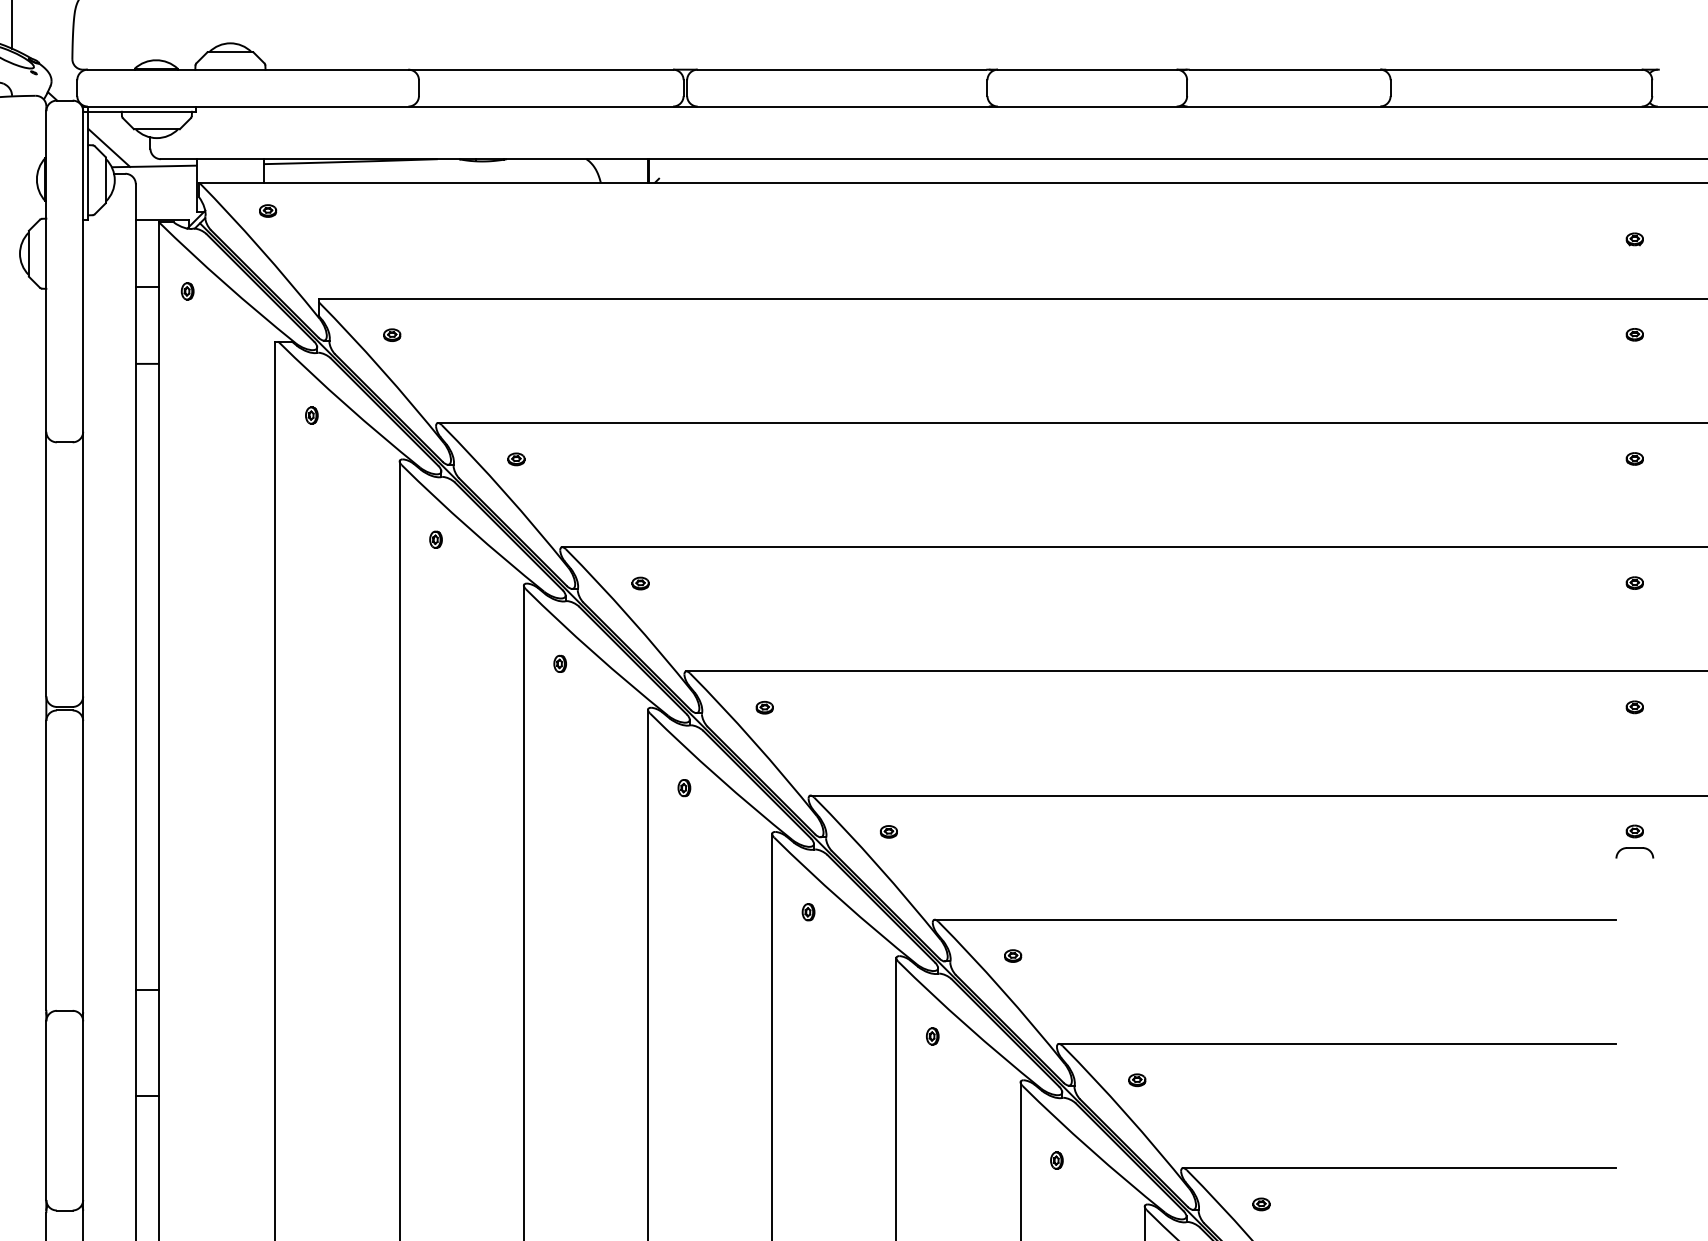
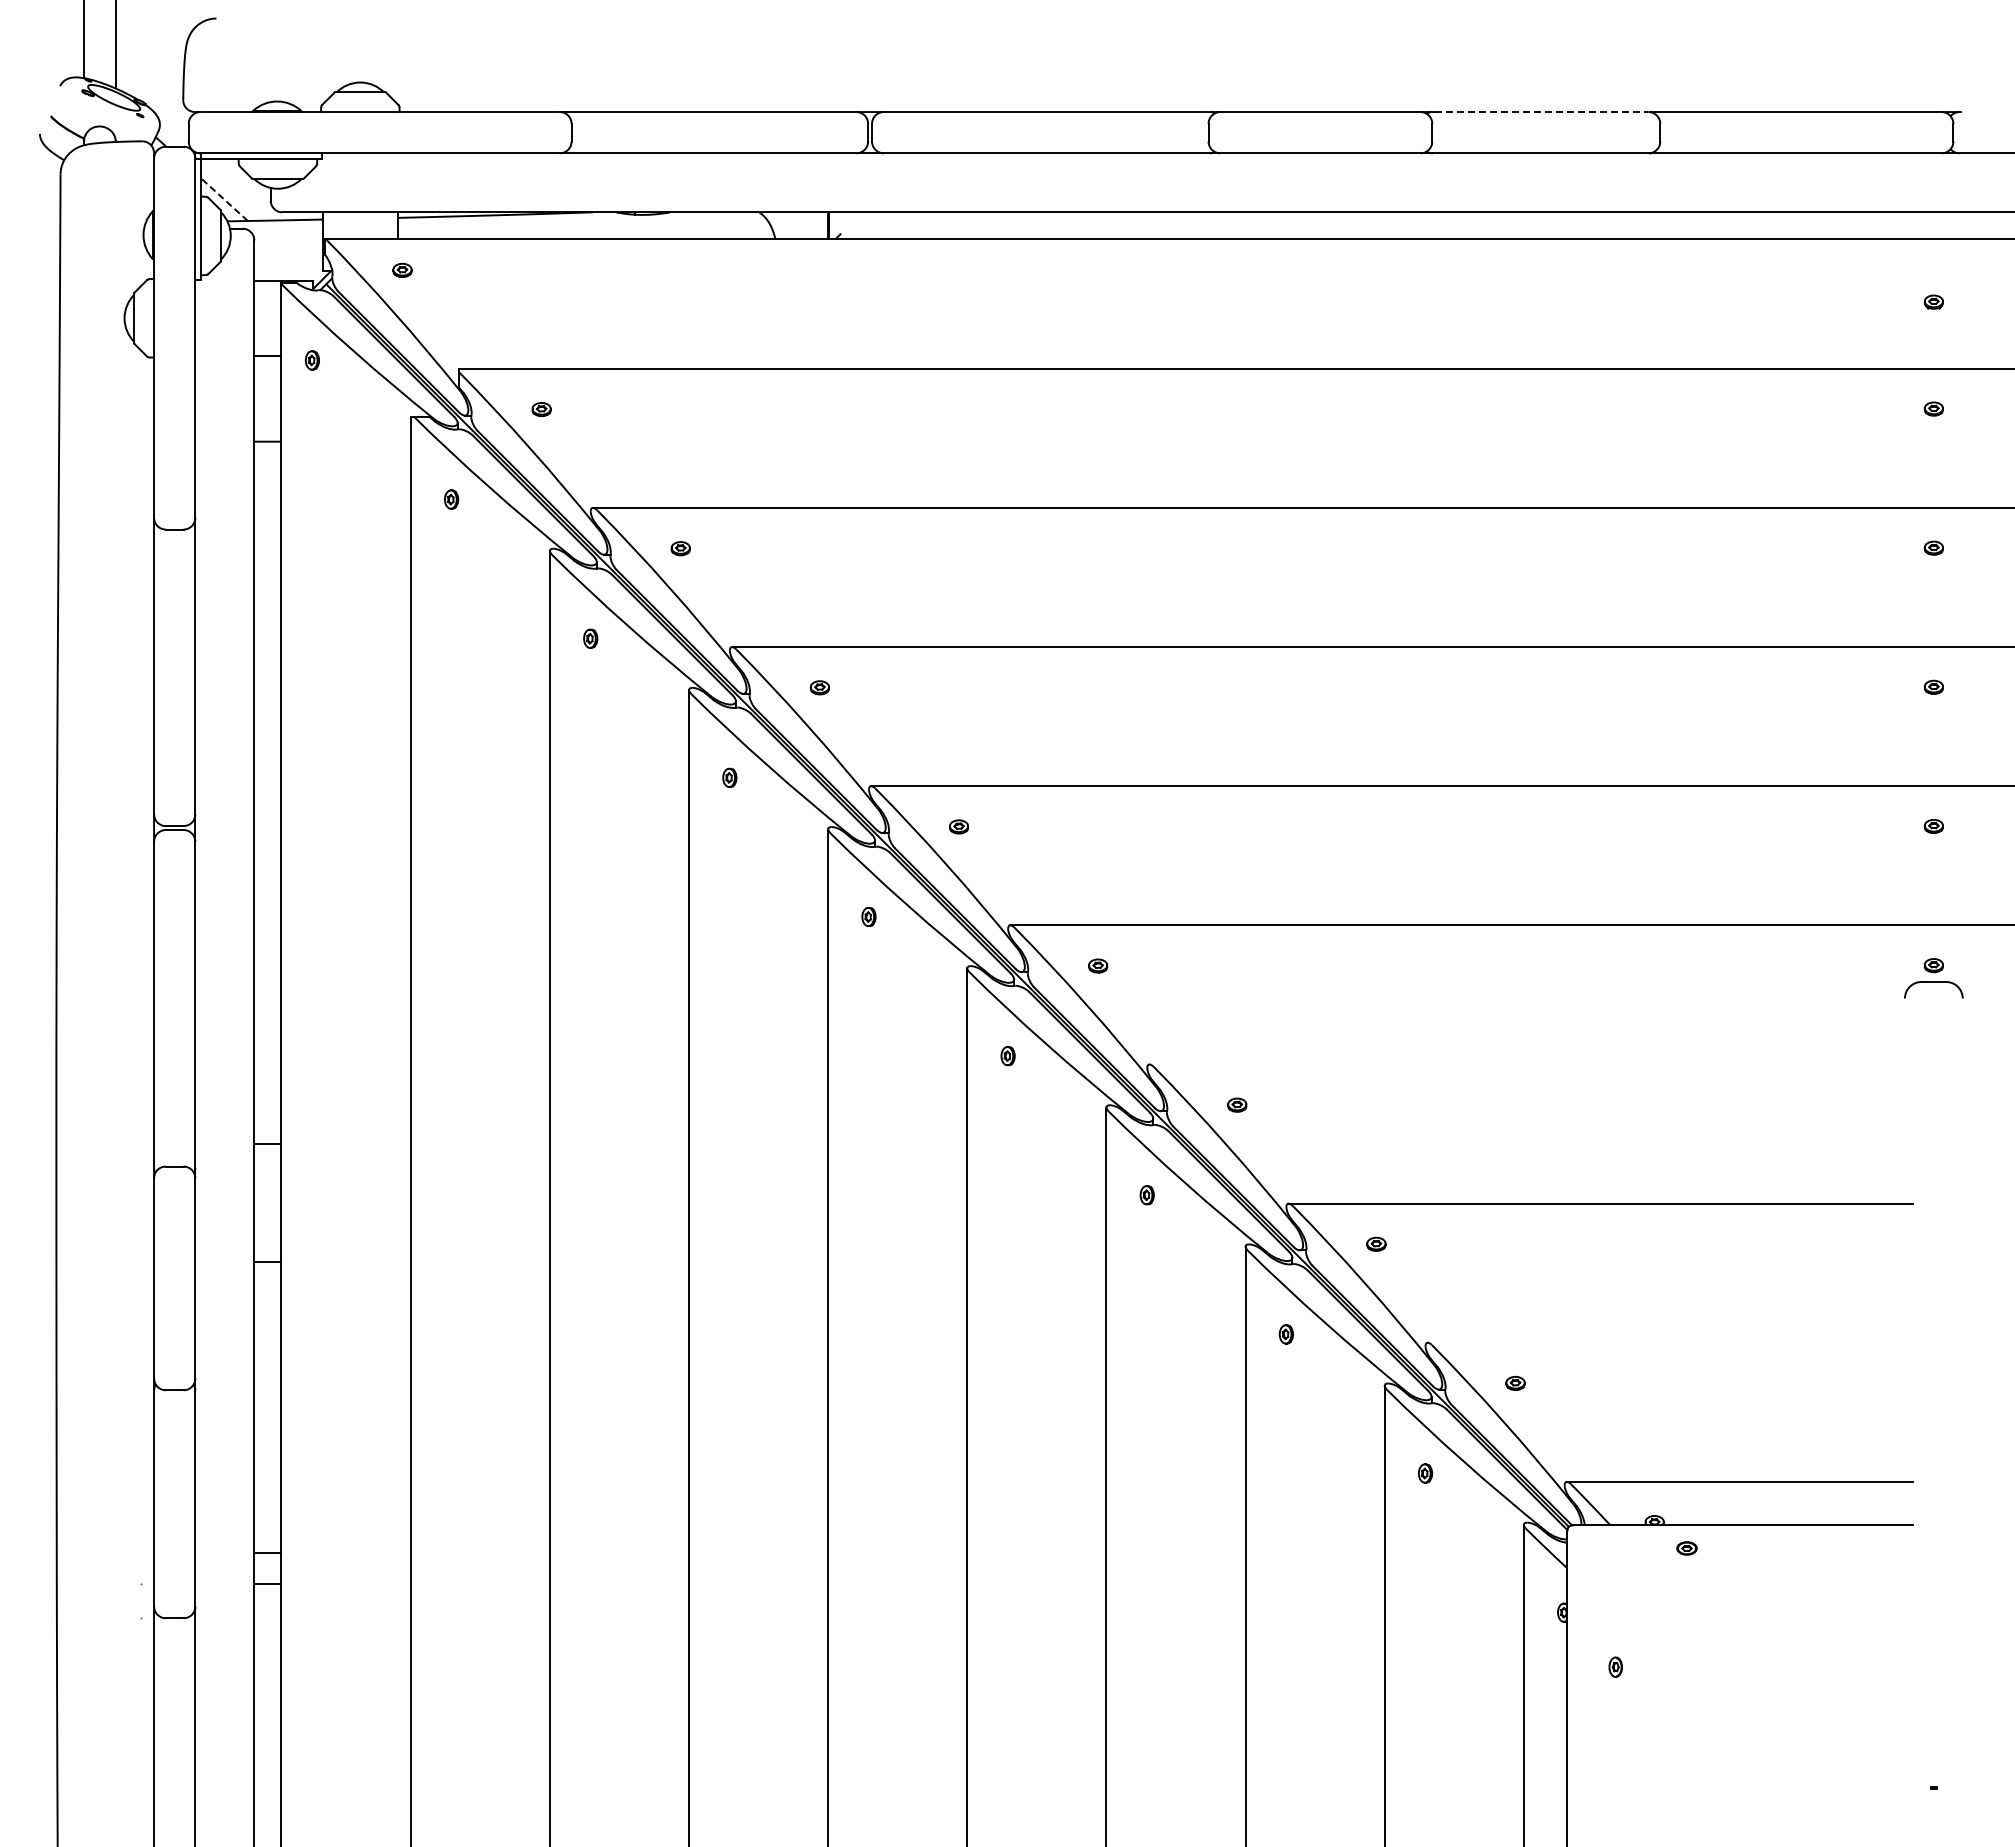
line: (1284, 70) -> (1541, 112), solid -> dashed
line: (109, 147) -> (224, 199), solid -> dashed
part: (1634, 852) -> (1933, 989), size x1.4
line: (1275, 919) -> (1531, 1064), removed
line: (1399, 1167) -> (1670, 1342), removed

